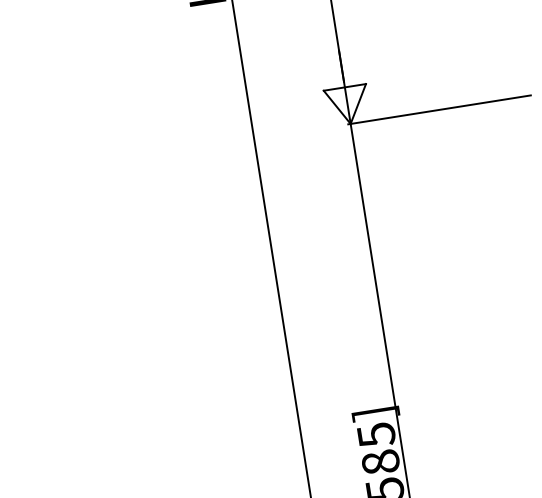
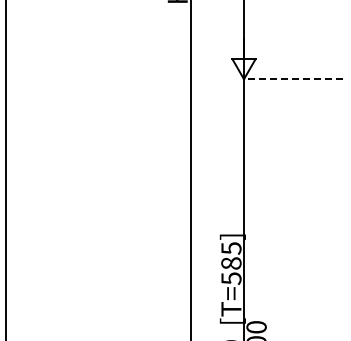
line: (438, 110) -> (292, 79), solid -> dashed

